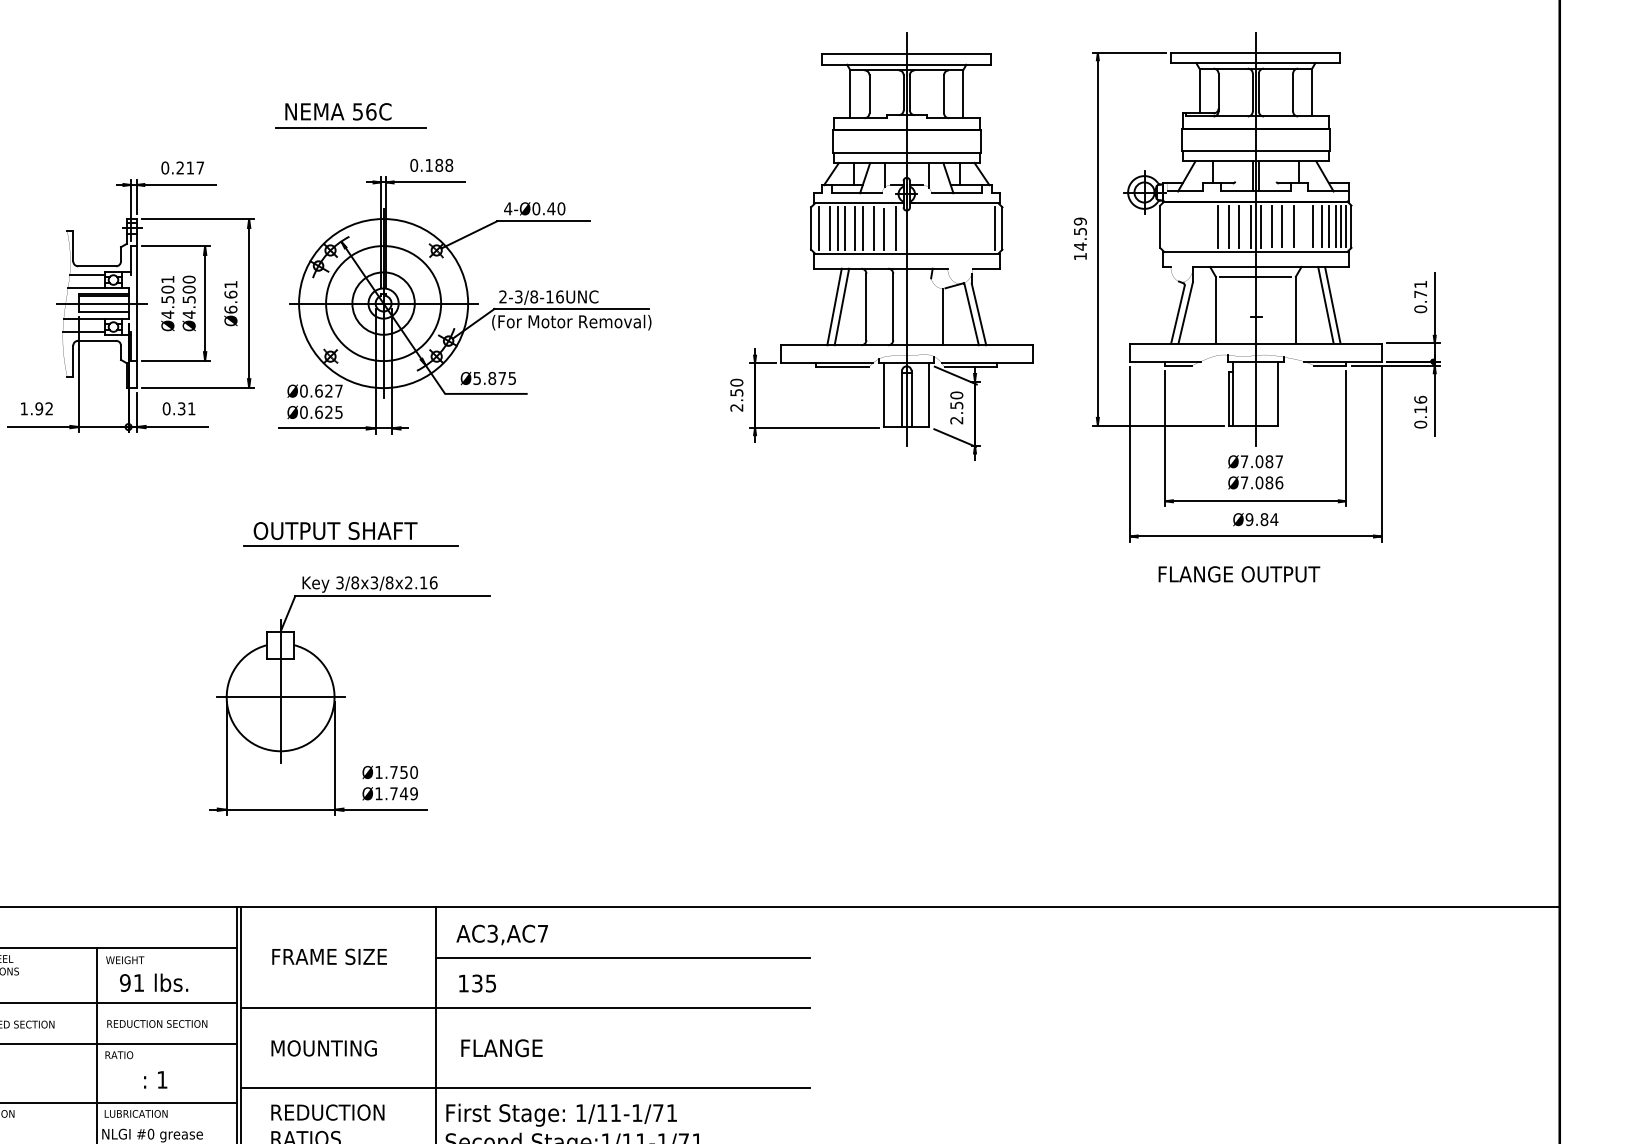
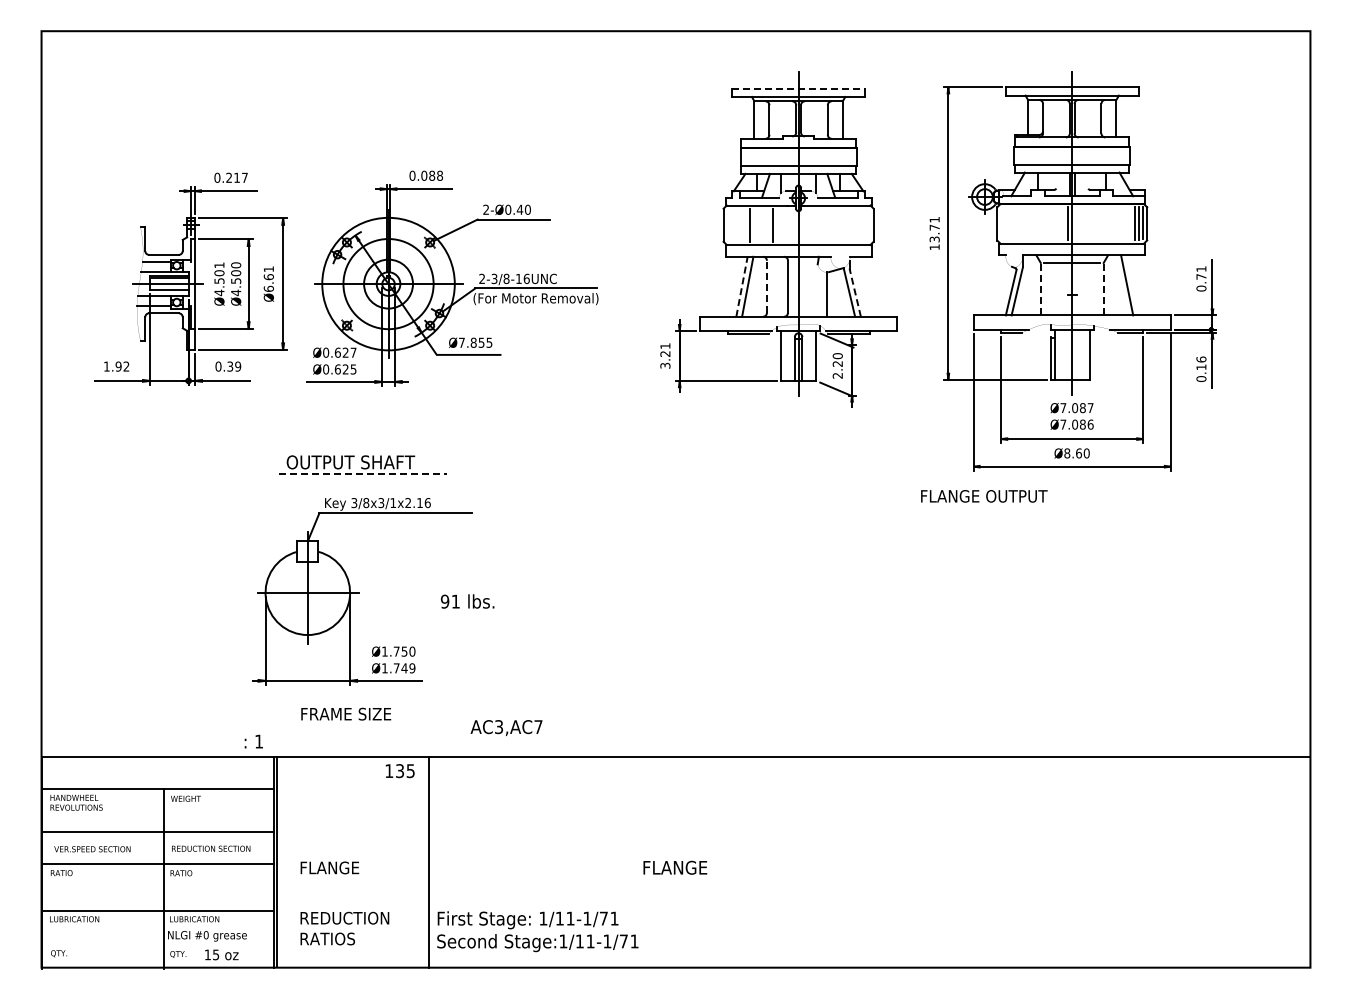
line: (907, 54) -> (799, 88), solid -> dashed
part: (350, 115) -> (362, 136), removed
text: (429, 165) -> (424, 175), 0.188 -> 0.088
text: (508, 208) -> (486, 209), 4-Ø0.40 -> 2-Ø0.40
line: (1217, 226) -> (1042, 223), removed
line: (1229, 226) -> (1051, 223), removed
line: (1239, 226) -> (1059, 223), removed
line: (1261, 226) -> (1076, 223), removed
line: (1272, 226) -> (1085, 223), removed
line: (1281, 226) -> (1092, 223), removed
line: (1293, 226) -> (1101, 223), removed
line: (1312, 226) -> (1116, 223), removed
line: (1322, 226) -> (1124, 223), removed
line: (1328, 226) -> (1129, 223), removed
line: (818, 227) -> (729, 224), removed
line: (830, 227) -> (738, 224), removed
line: (837, 227) -> (744, 224), removed
line: (854, 227) -> (757, 224), removed
line: (863, 227) -> (764, 224), removed
line: (895, 227) -> (789, 224), removed
line: (994, 227) -> (867, 224), removed
line: (883, 228) -> (780, 225), removed
text: (1080, 233) -> (934, 229), 14.59 -> 13.71
line: (1332, 305) -> (1132, 285), removed
line: (835, 306) -> (742, 286), solid -> dashed
line: (865, 306) -> (766, 286), solid -> dashed
line: (1215, 309) -> (1040, 288), solid -> dashed
line: (1295, 309) -> (1103, 288), solid -> dashed
line: (979, 314) -> (855, 292), solid -> dashed
text: (489, 378) -> (471, 342), Ø5.875 -> Ø7.855
text: (736, 394) -> (665, 355), 2.50 -> 3.21
text: (956, 404) -> (837, 363), 2.50 -> 2.20
text: (192, 408) -> (238, 366), 0.31 -> 0.39
text: (1261, 519) -> (1076, 453), Ø9.84 -> Ø8.60
line: (351, 546) -> (363, 474), solid -> dashed
text: (1239, 574) -> (984, 496), moved
text: (389, 583) -> (393, 503), 3/8x3/8x2.16 -> 3/8x3/1x2.16
text: (502, 934) -> (506, 727), moved
text: (329, 956) -> (346, 713), moved
line: (623, 958) -> (576, 797), removed
text: (153, 982) -> (467, 601), moved
text: (476, 984) -> (399, 771), moved
line: (526, 1008) -> (500, 836), removed
text: (324, 1047) -> (342, 867), MOUNTING -> FLANGE
text: (502, 1047) -> (675, 867), moved
text: (155, 1079) -> (253, 741), moved
line: (526, 1087) -> (500, 898), removed

